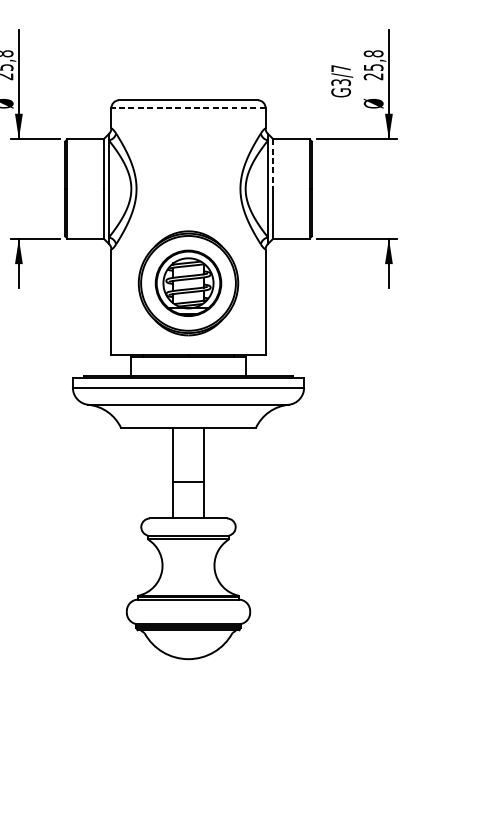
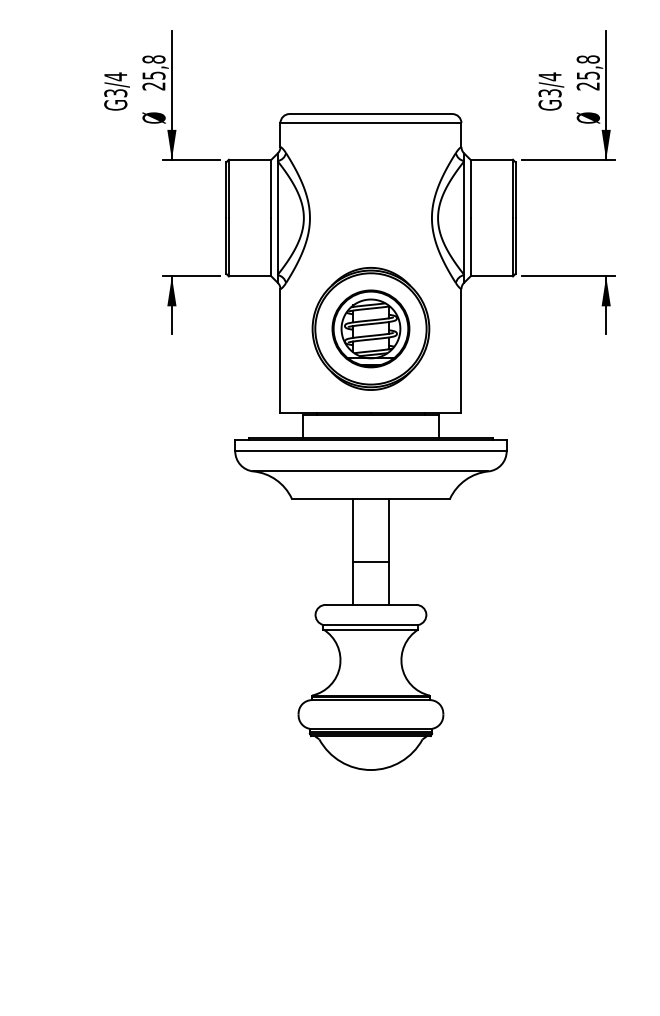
text: (340, 68) -> (549, 76), G3/7 -> G3/4
line: (188, 108) -> (370, 123), dashed -> solid
line: (273, 164) -> (470, 189), dashed -> solid

